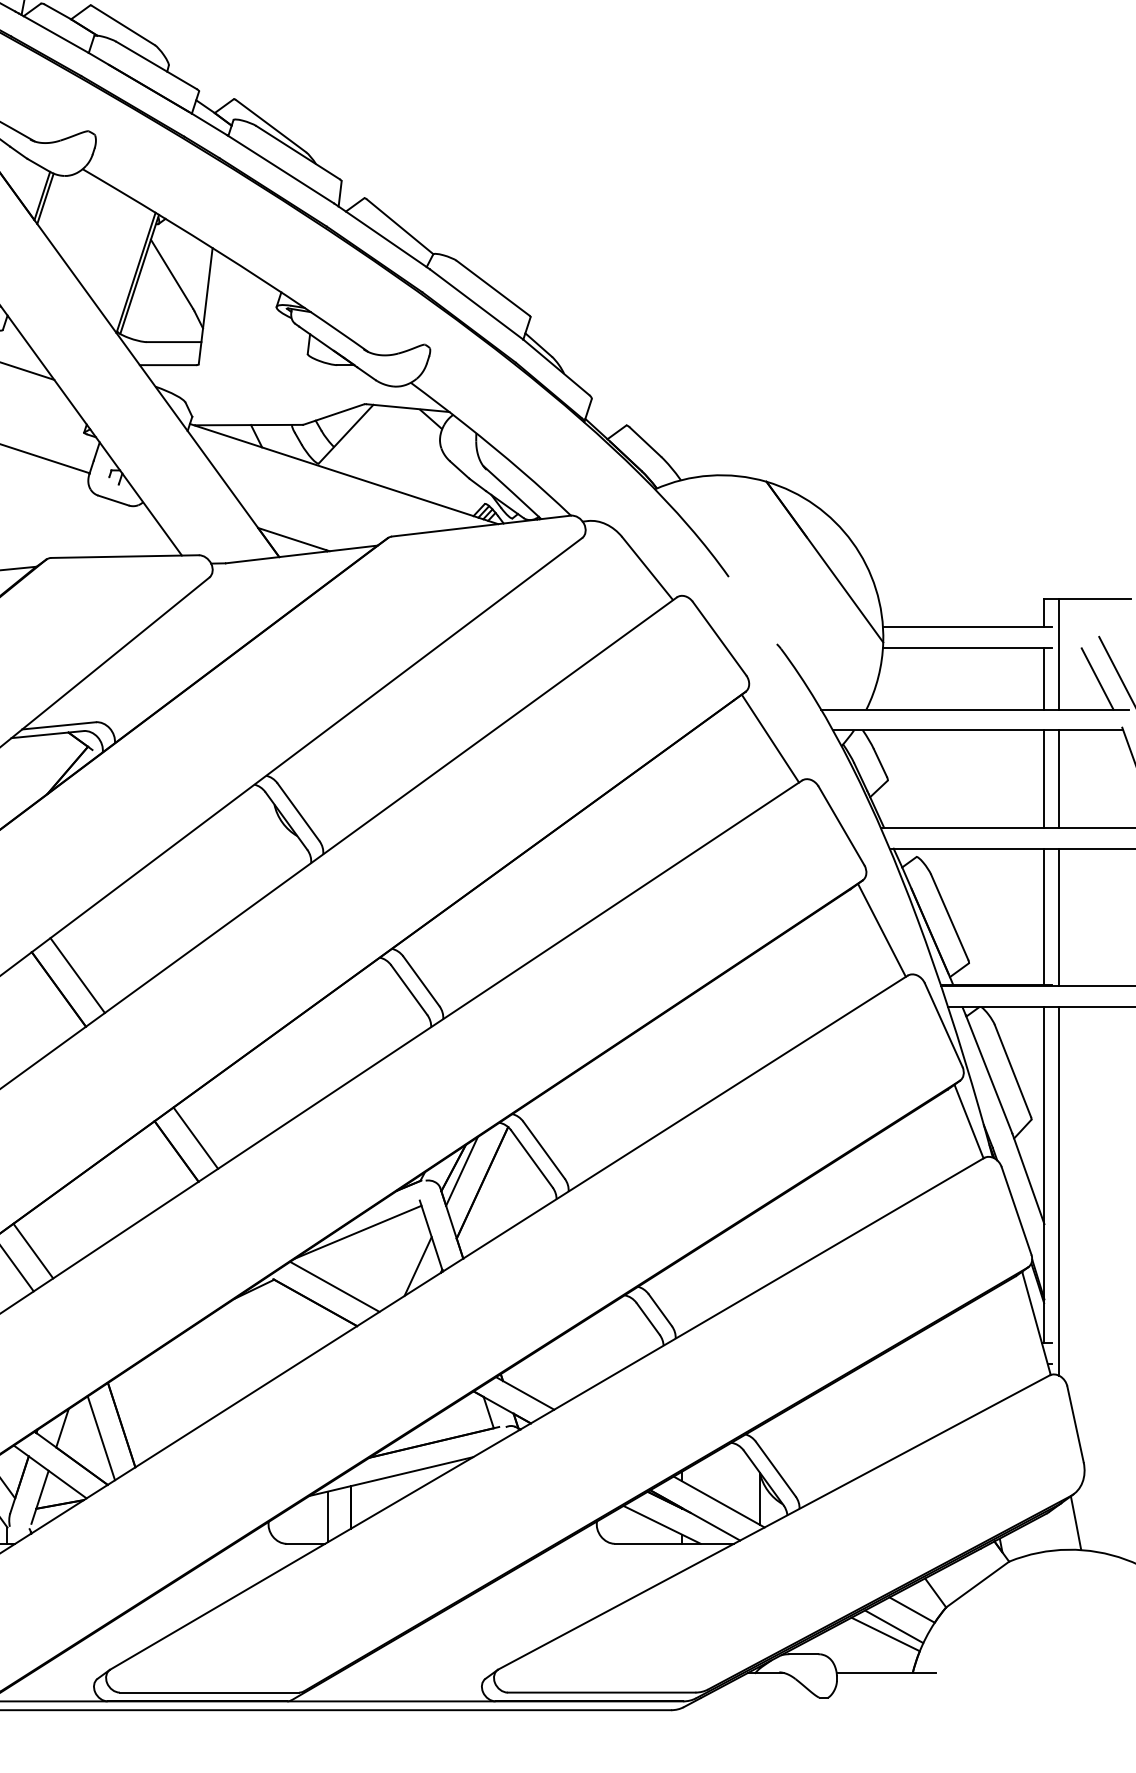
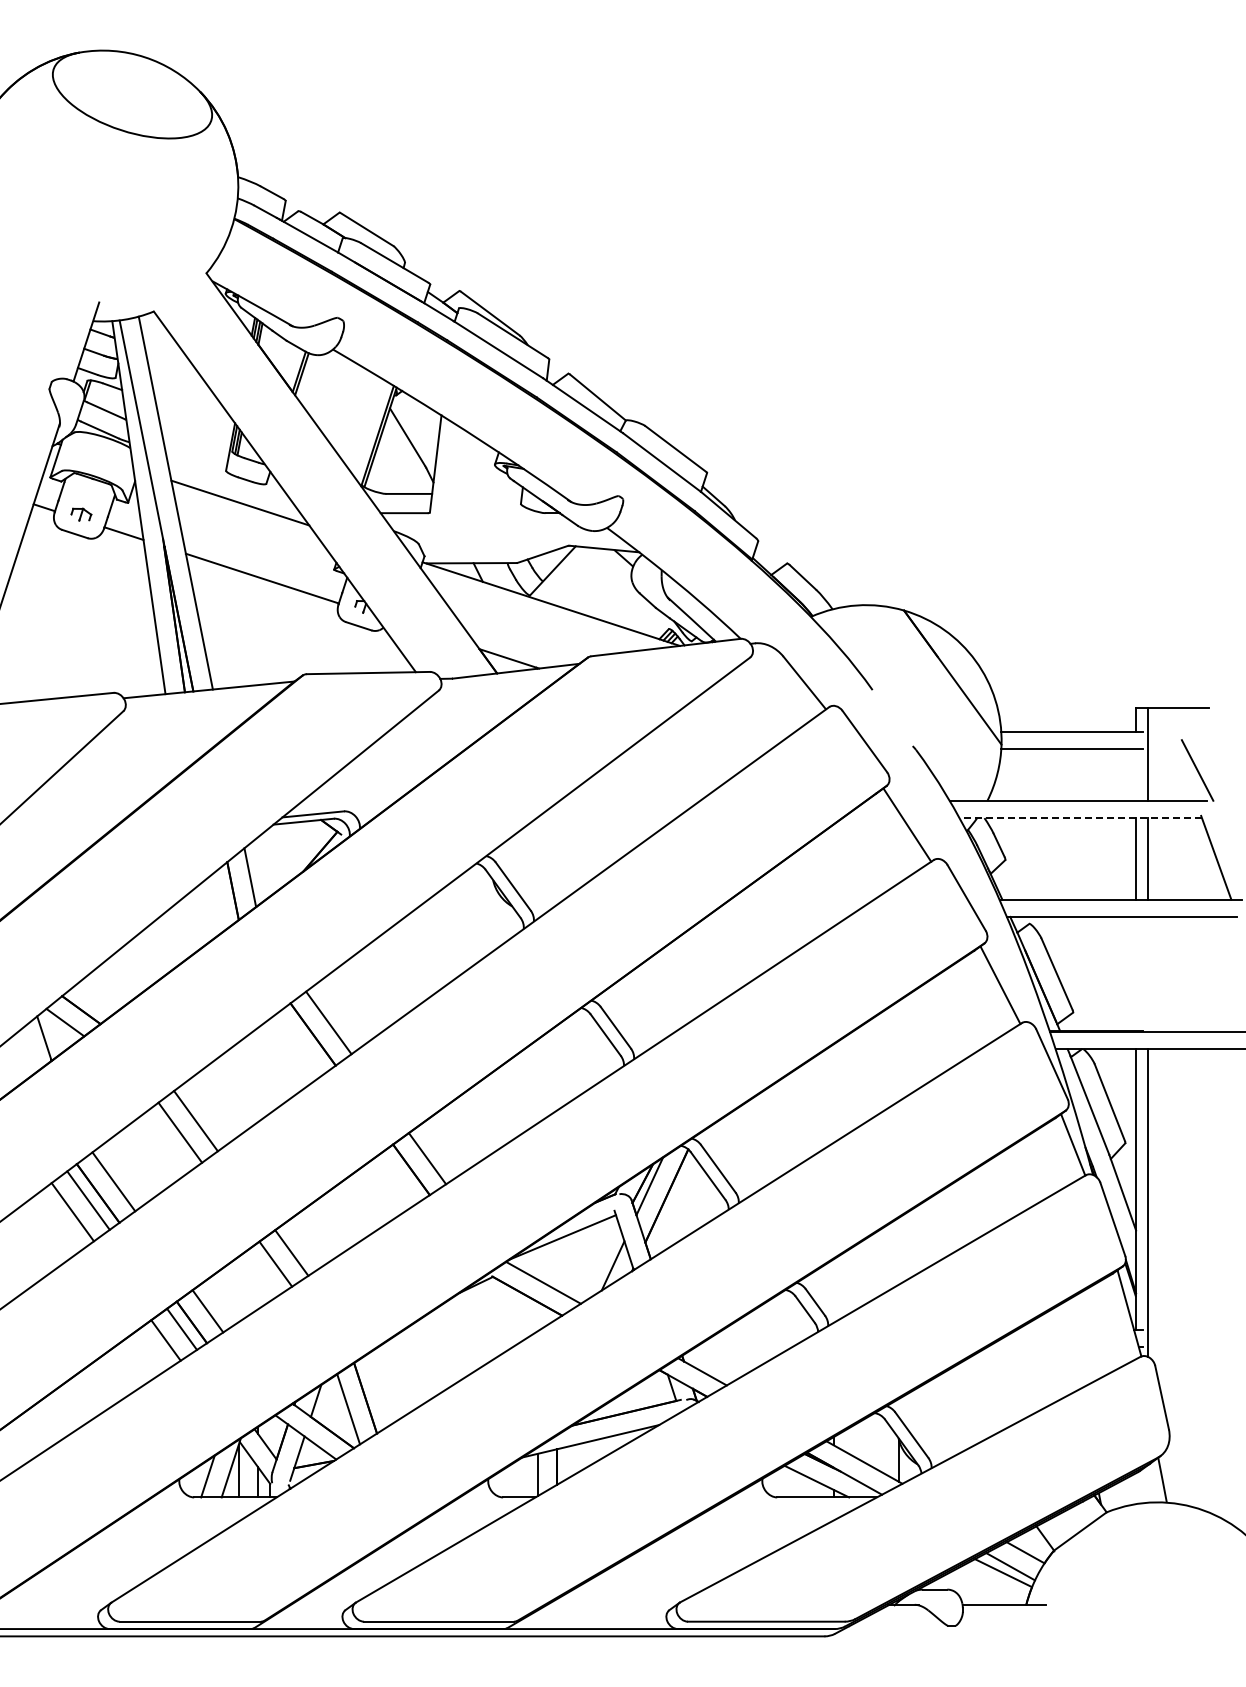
line: (1044, 678) -> (1136, 774), removed
line: (1097, 678) -> (1180, 774), removed
line: (977, 730) -> (1080, 818), solid -> dashed
line: (1044, 916) -> (1136, 973), removed
line: (1059, 917) -> (1148, 974), removed

